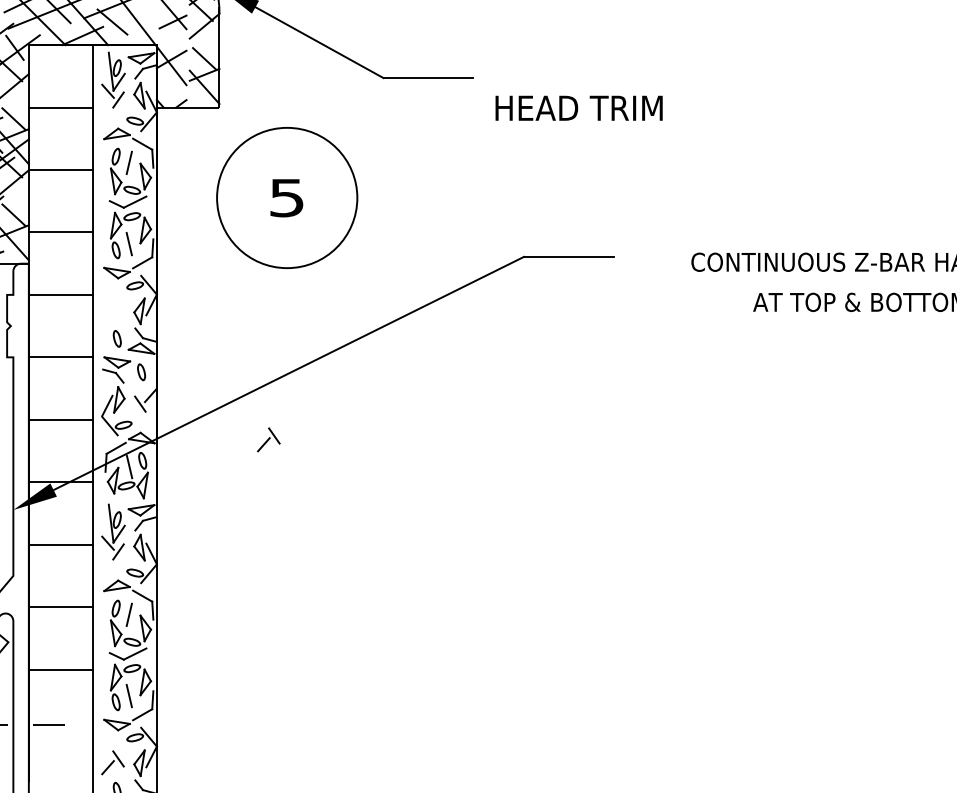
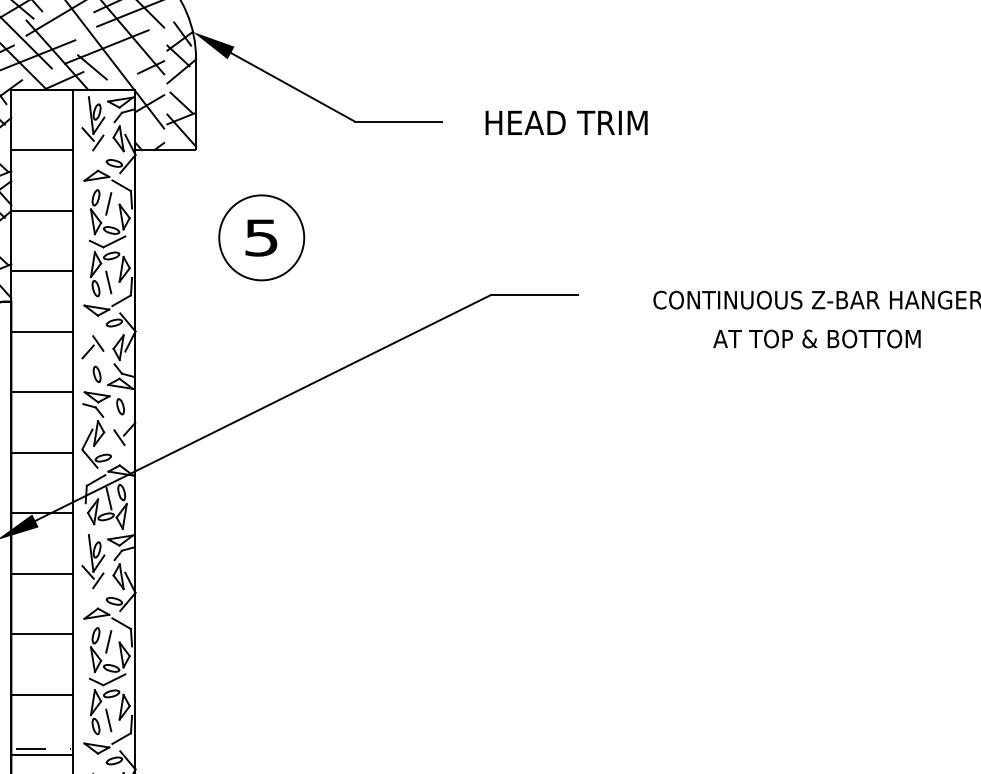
text: (579, 107) -> (566, 122), moved
circle: (286, 197) -> (261, 237), size x0.62
part: (268, 440) -> (92, 347), moved
line: (60, 732) -> (42, 755), added

